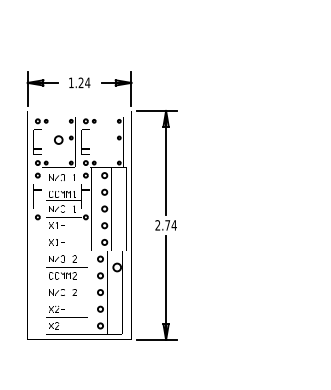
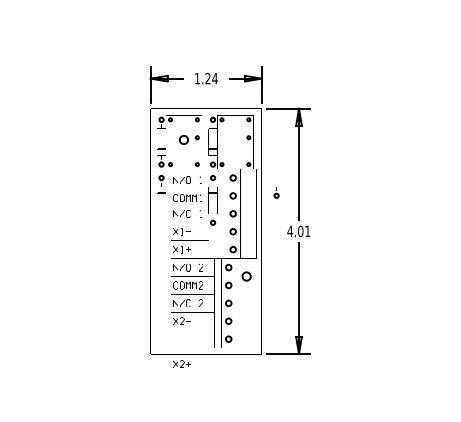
part: (37, 214) -> (276, 192), moved
text: (165, 225) -> (298, 231), 2.74 -> 4.01
part: (56, 325) -> (181, 363), moved

